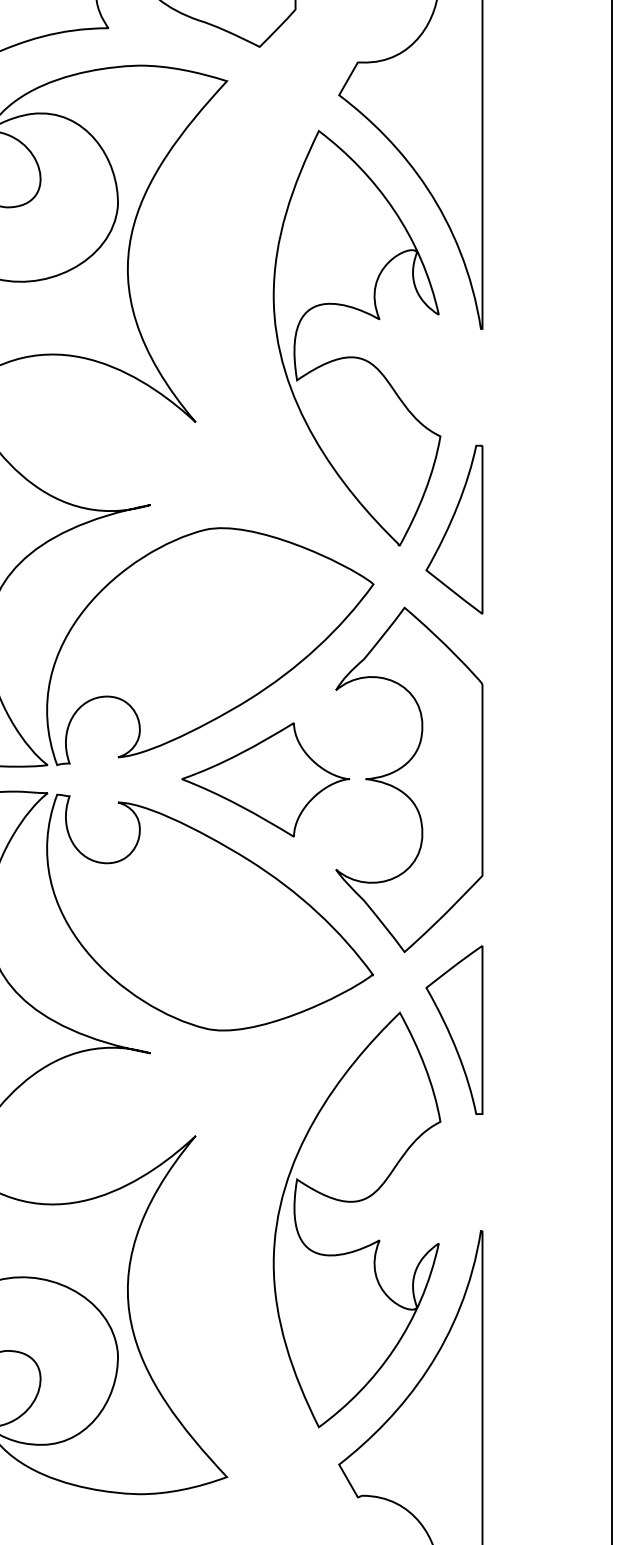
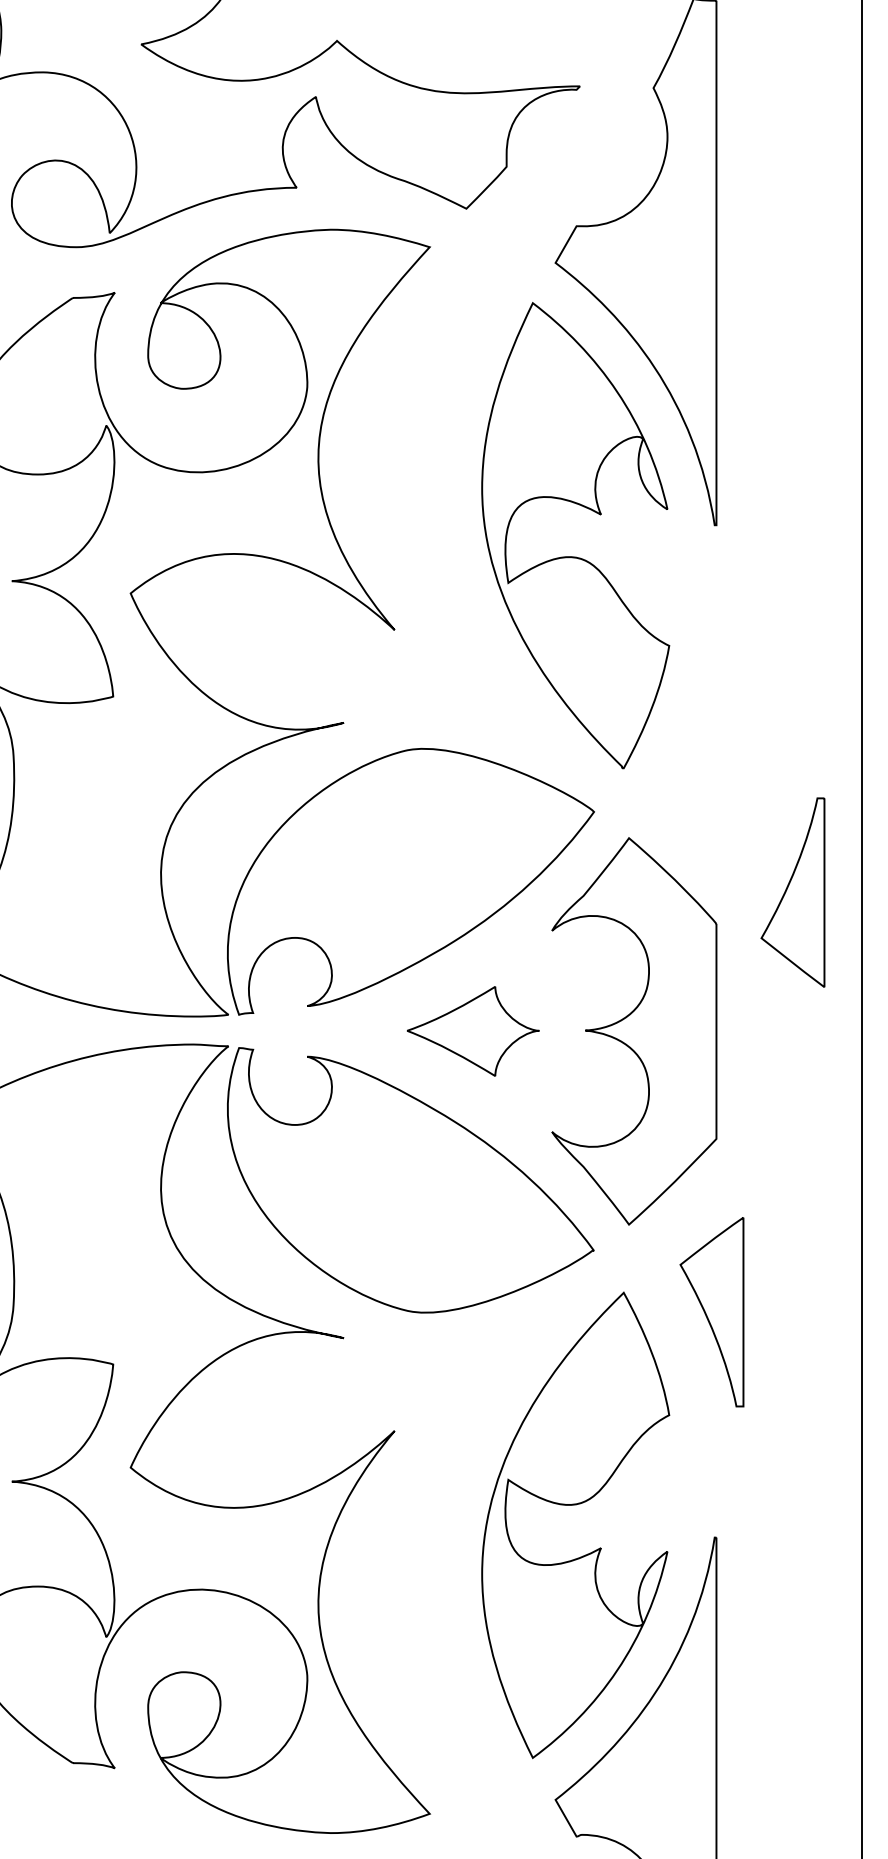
part: (454, 529) -> (792, 892), moved
part: (265, 780) -> (472, 1031), size x0.7
part: (454, 1030) -> (711, 1312), moved

